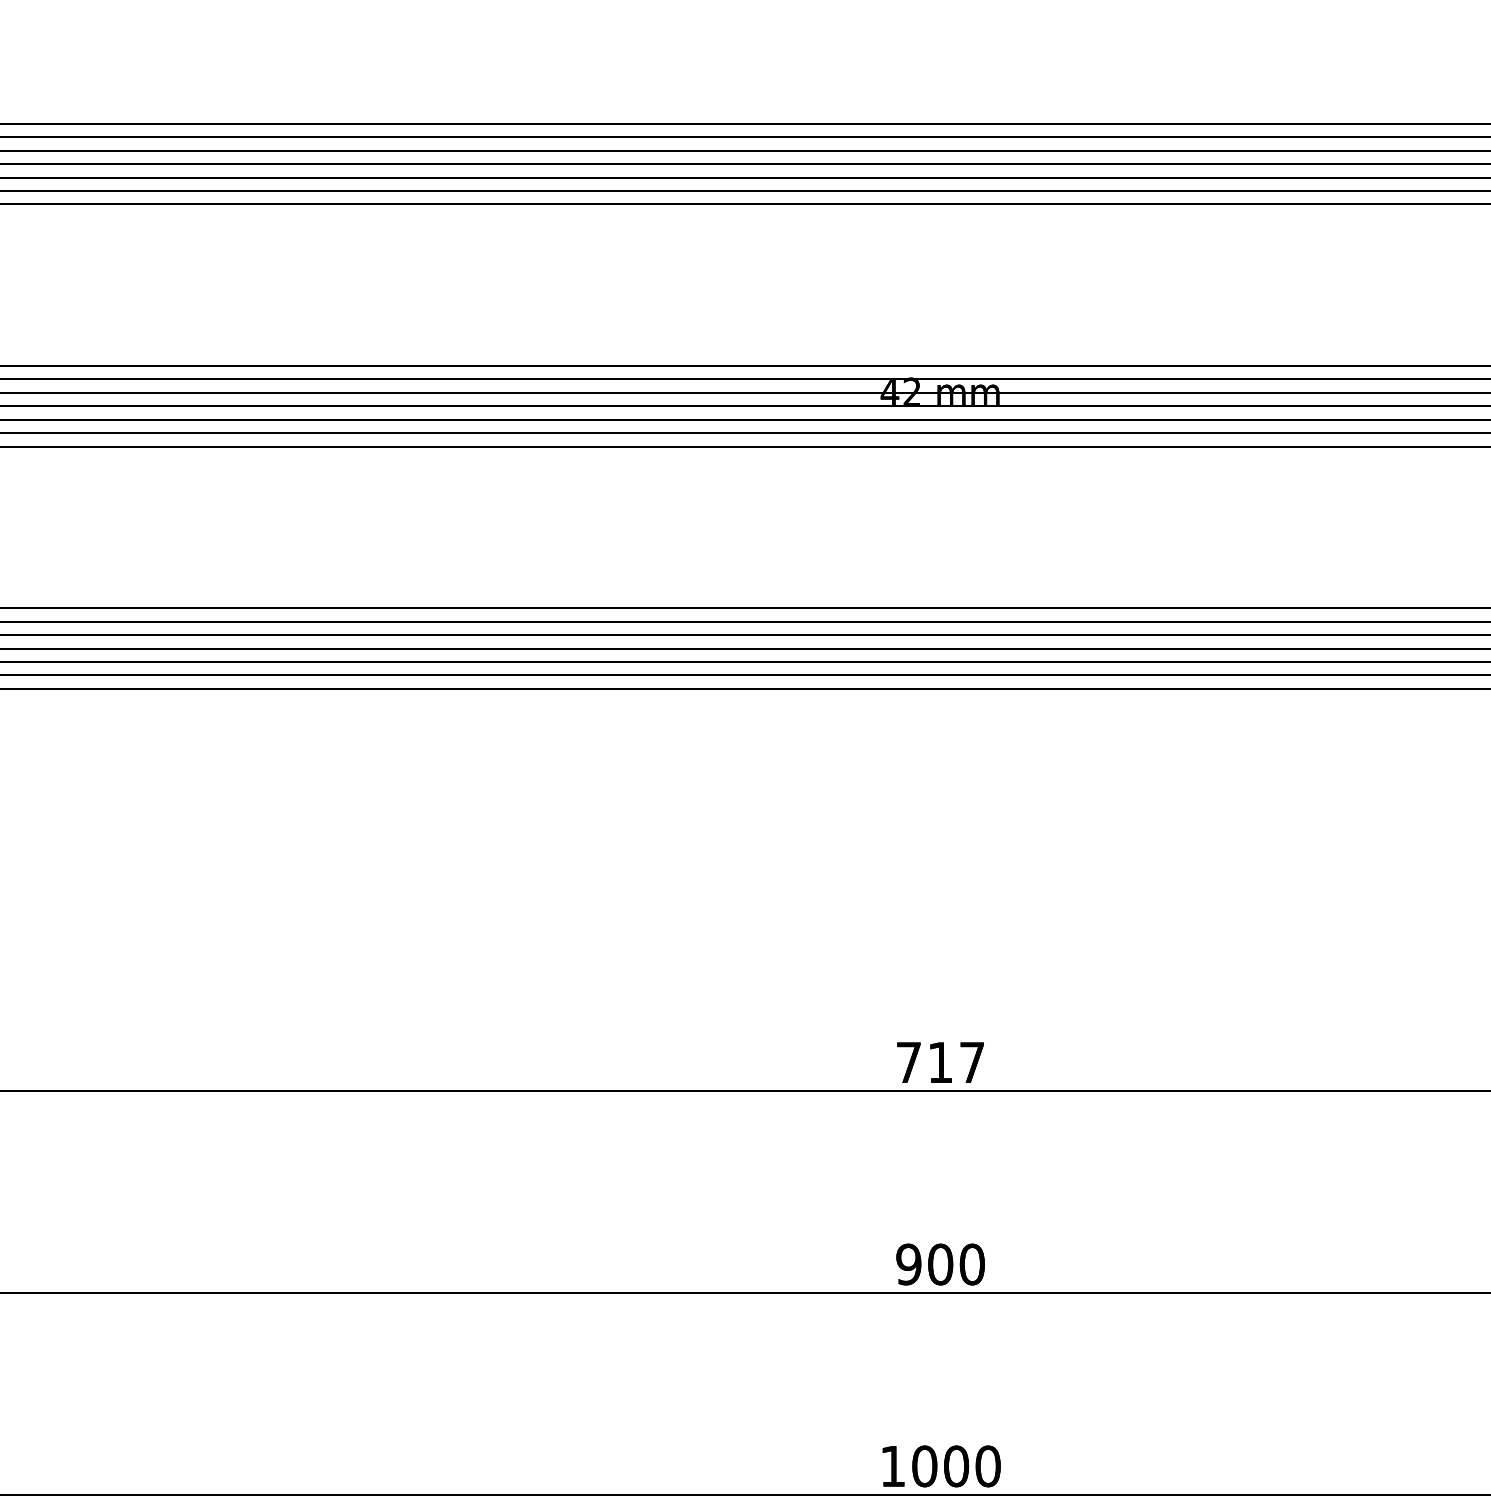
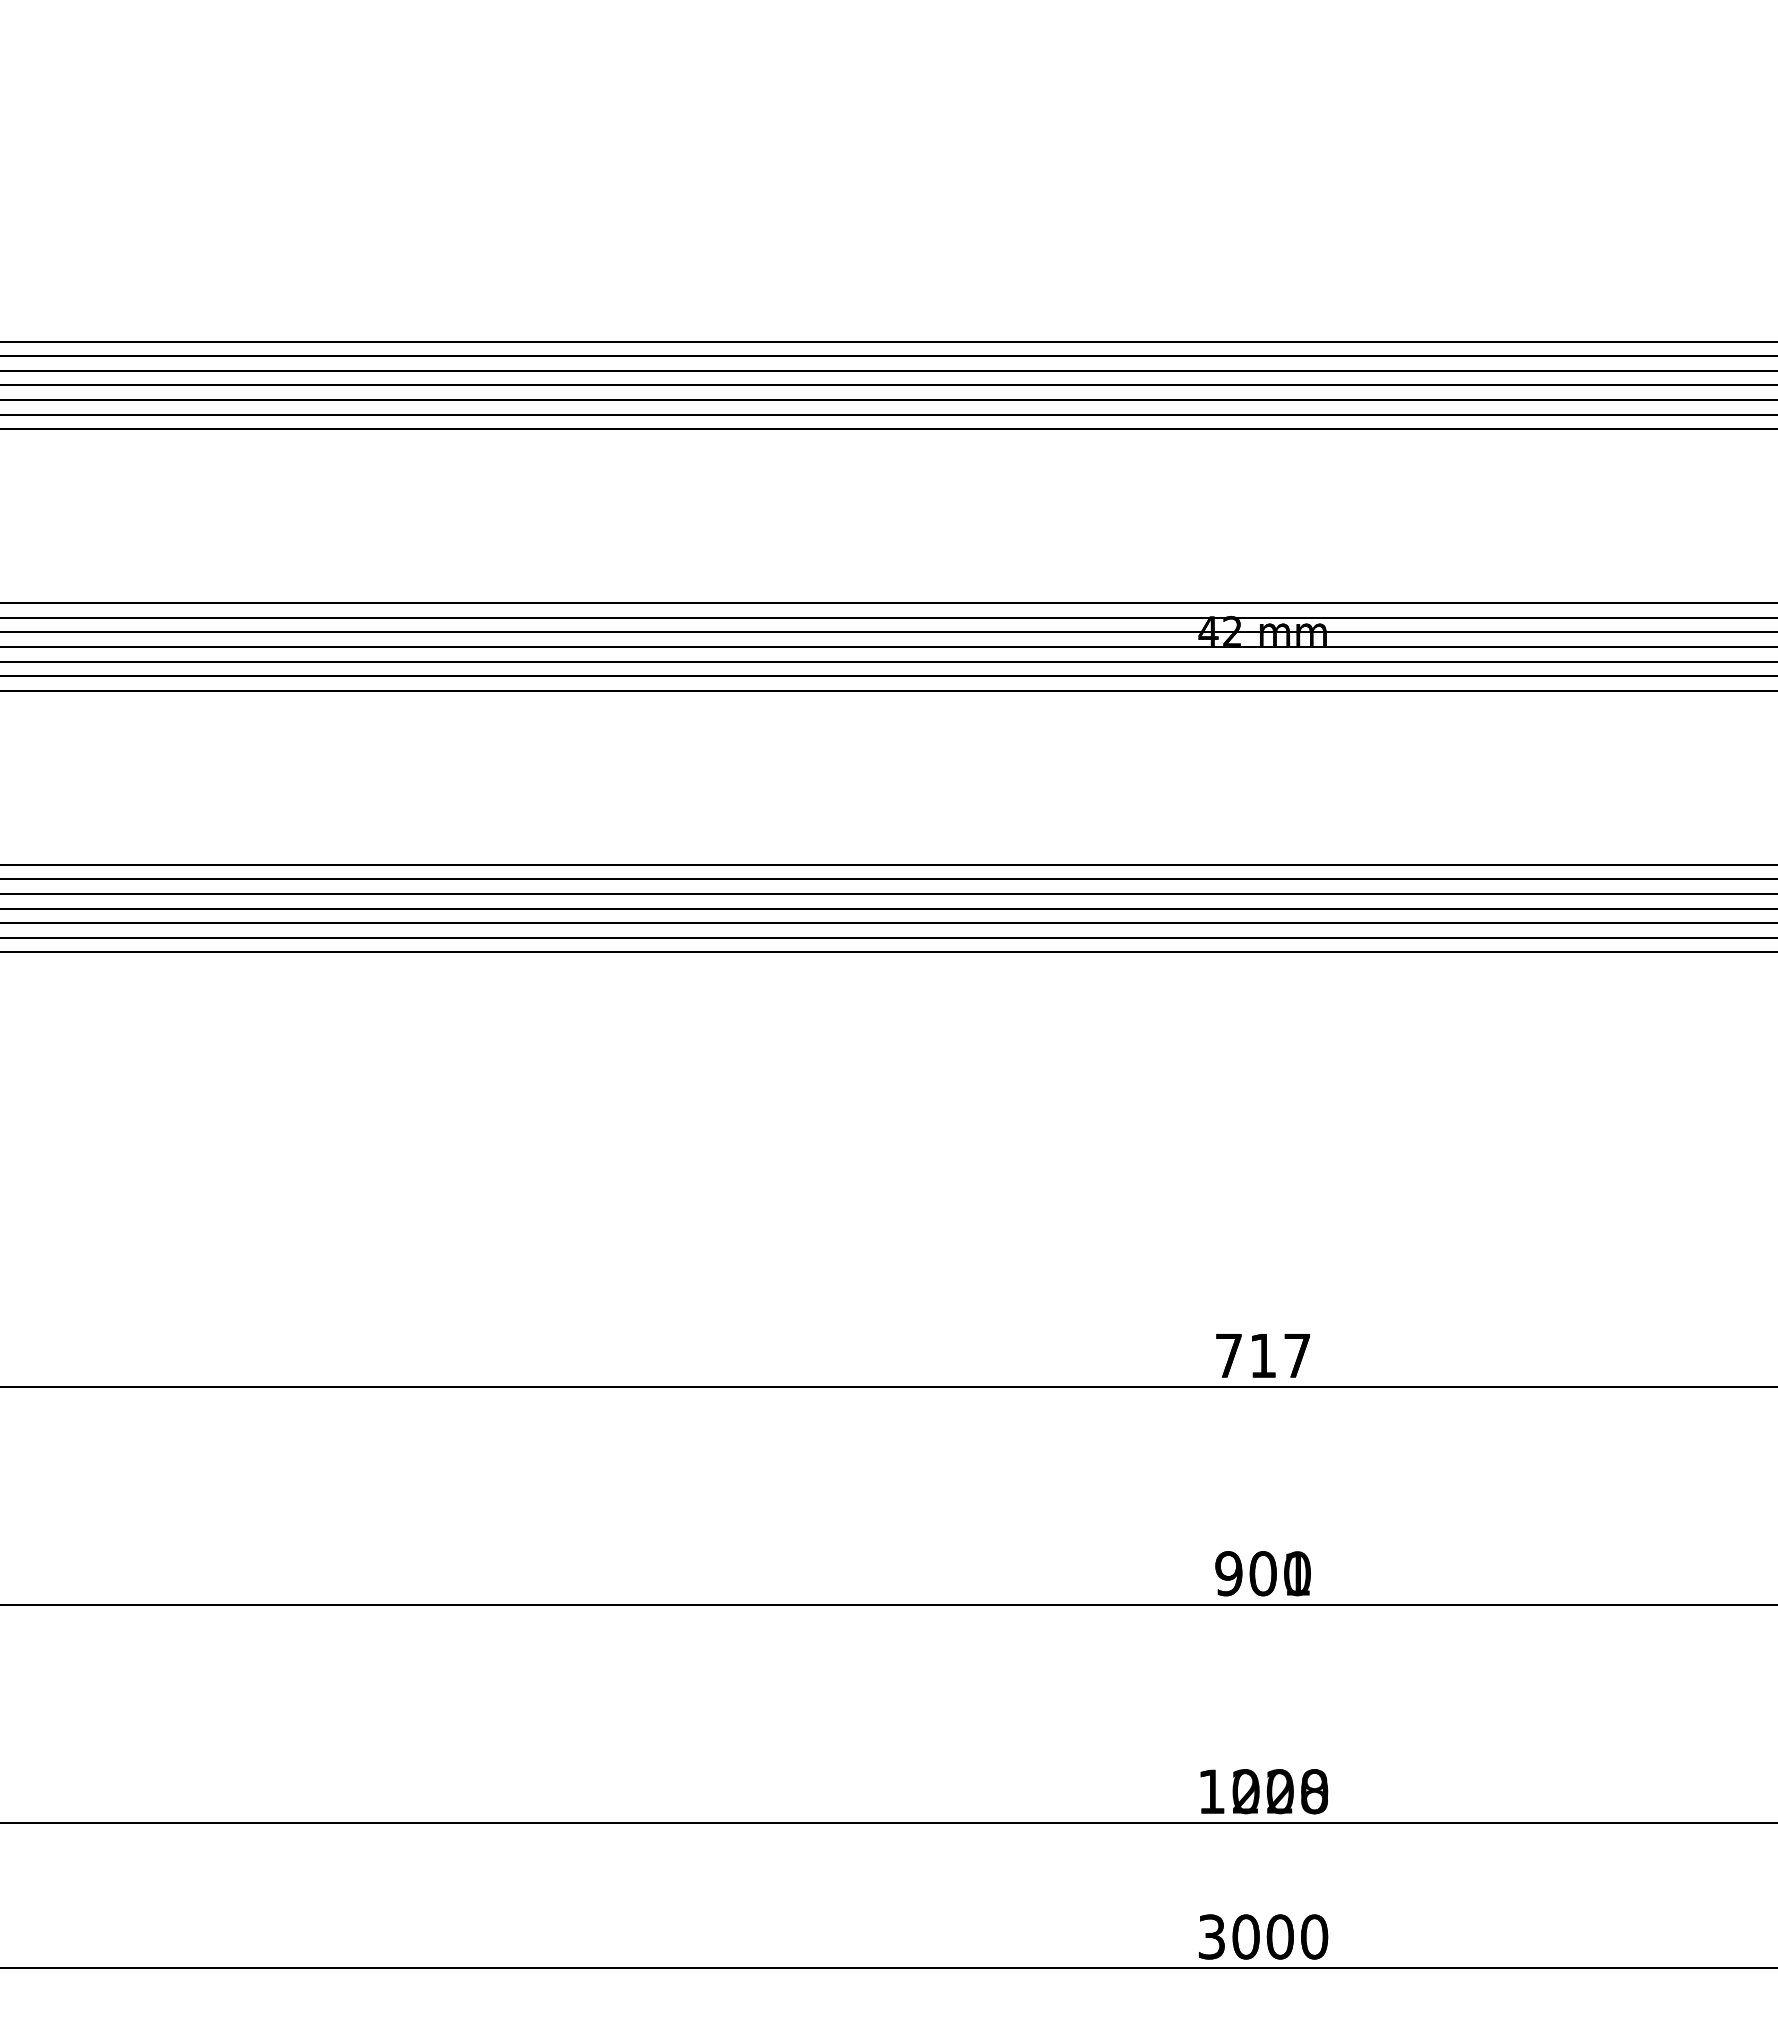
text: (972, 1264) -> (1297, 1573), 900 -> 901
text: (956, 1466) -> (1280, 1791), 1000 -> 1228

